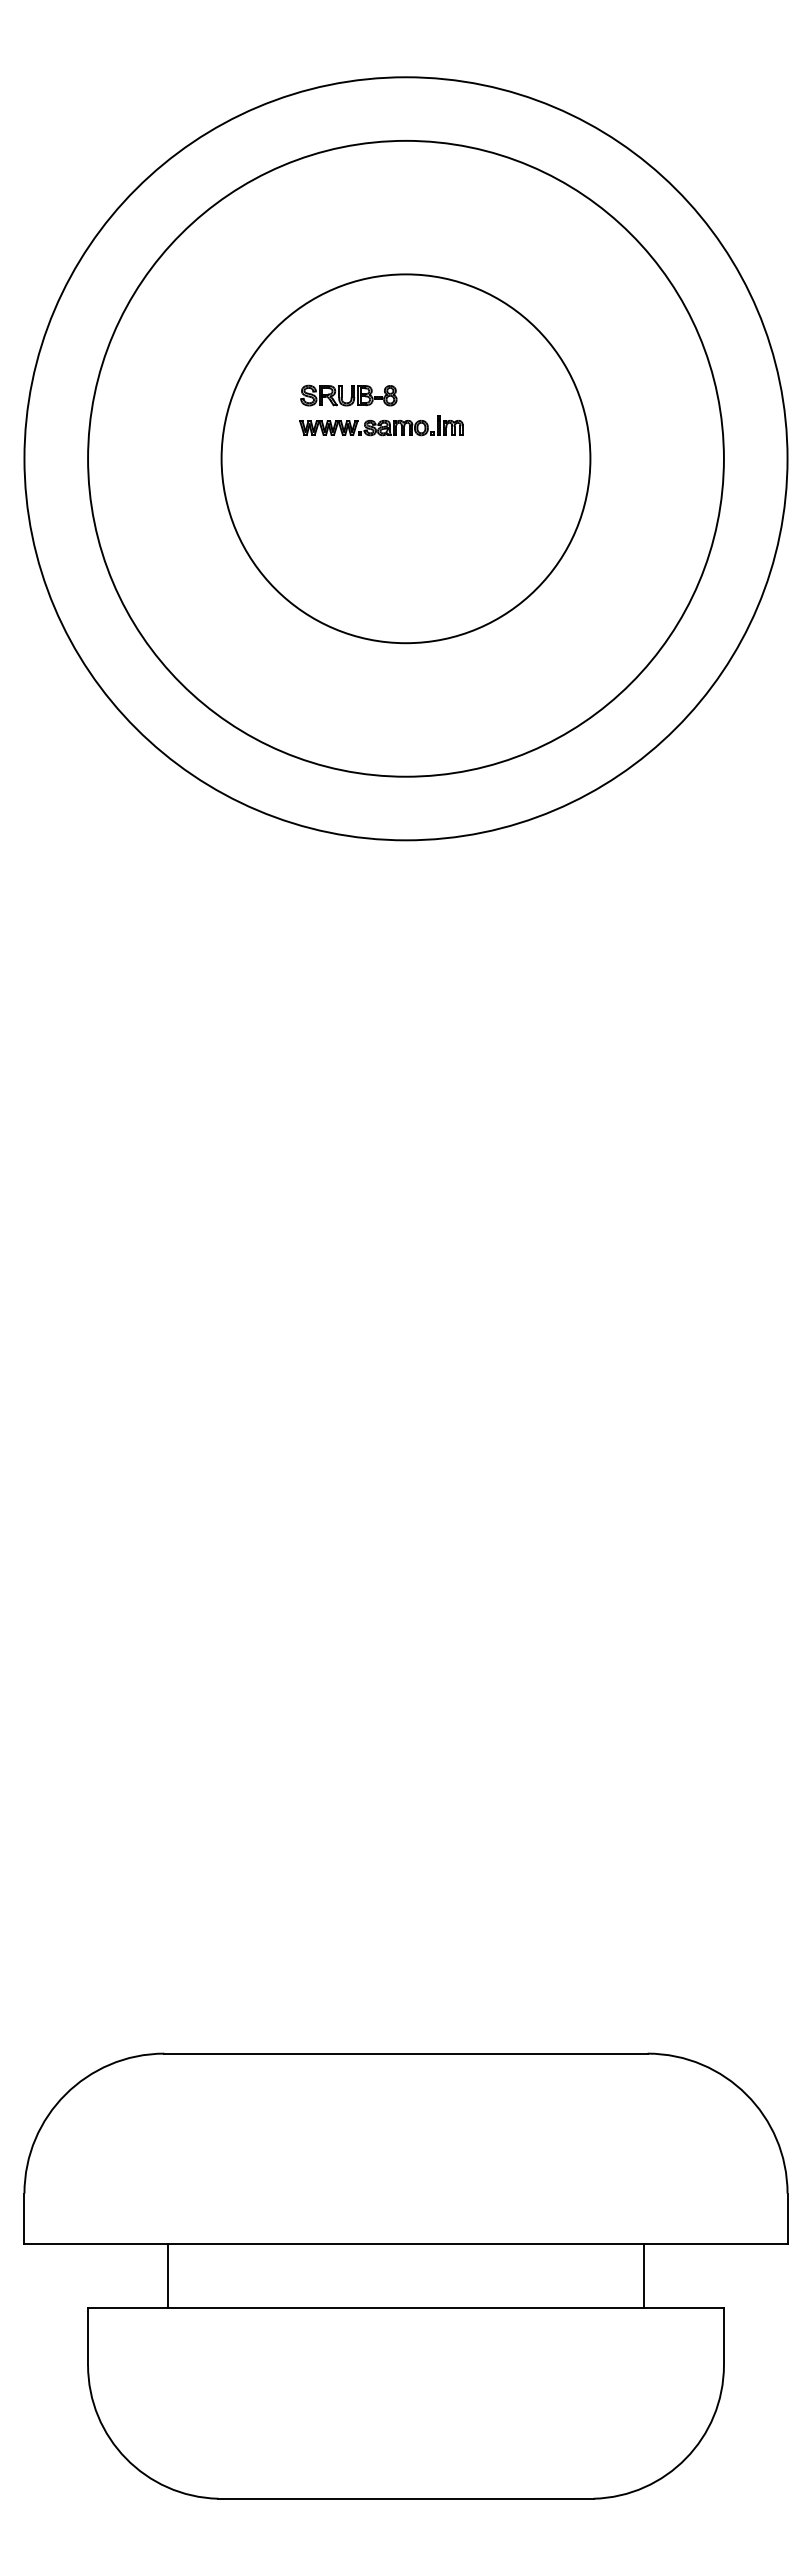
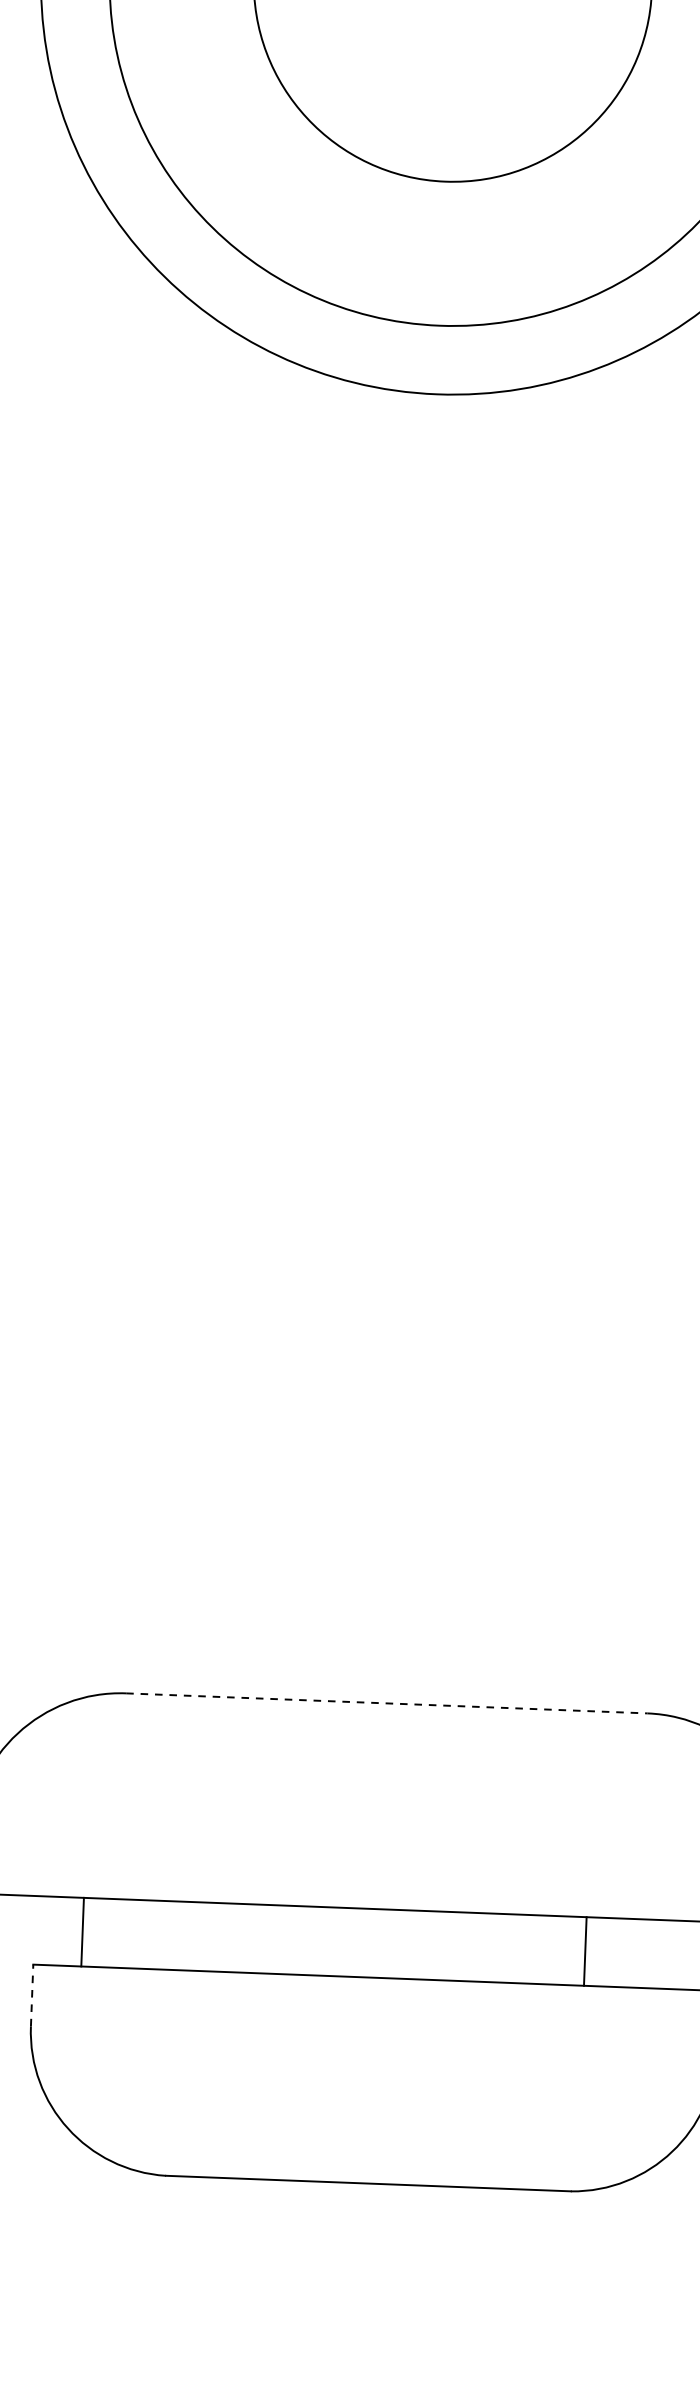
line: (406, 2053) -> (387, 1703), solid -> dashed
line: (167, 2276) -> (82, 1932), moved
line: (644, 2276) -> (585, 1951), moved
line: (88, 2336) -> (32, 1995), solid -> dashed

